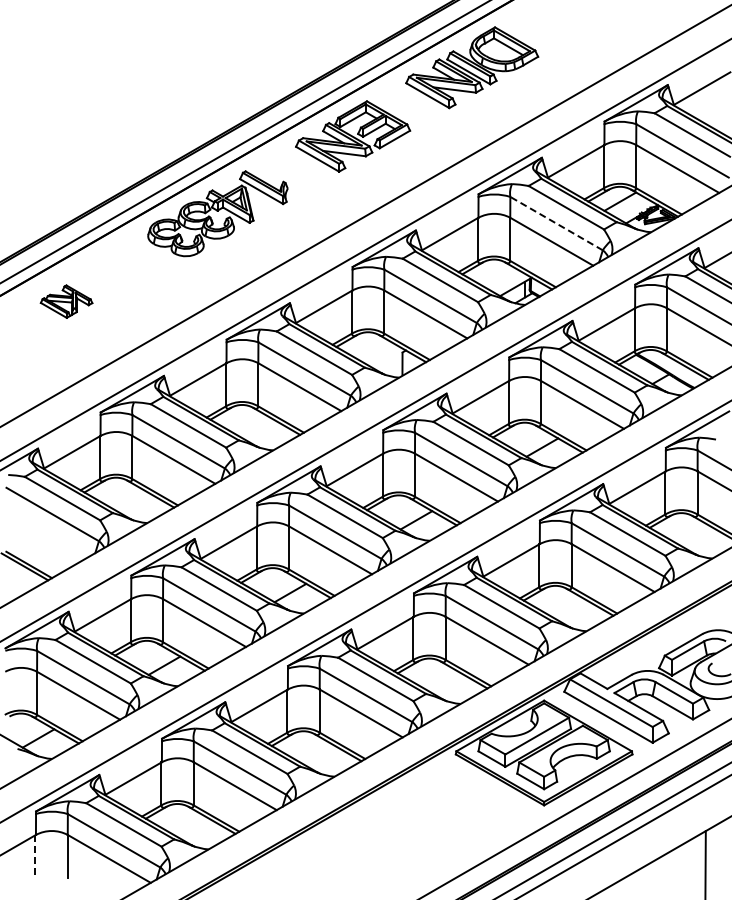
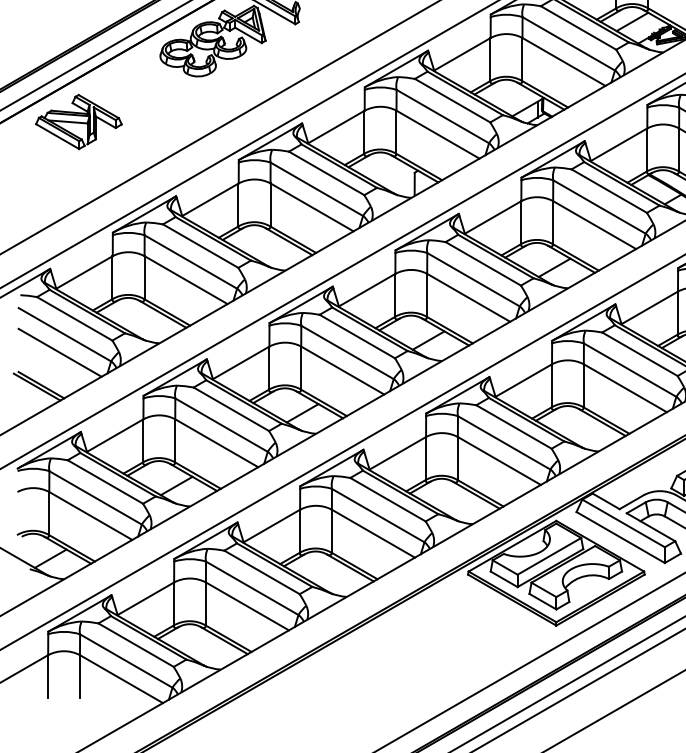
line: (556, 223) -> (568, 43), dashed -> solid
part: (66, 301) -> (78, 121), size x1.67
line: (47, 532) -> (59, 352), added
line: (35, 857) -> (47, 677), dashed -> solid

